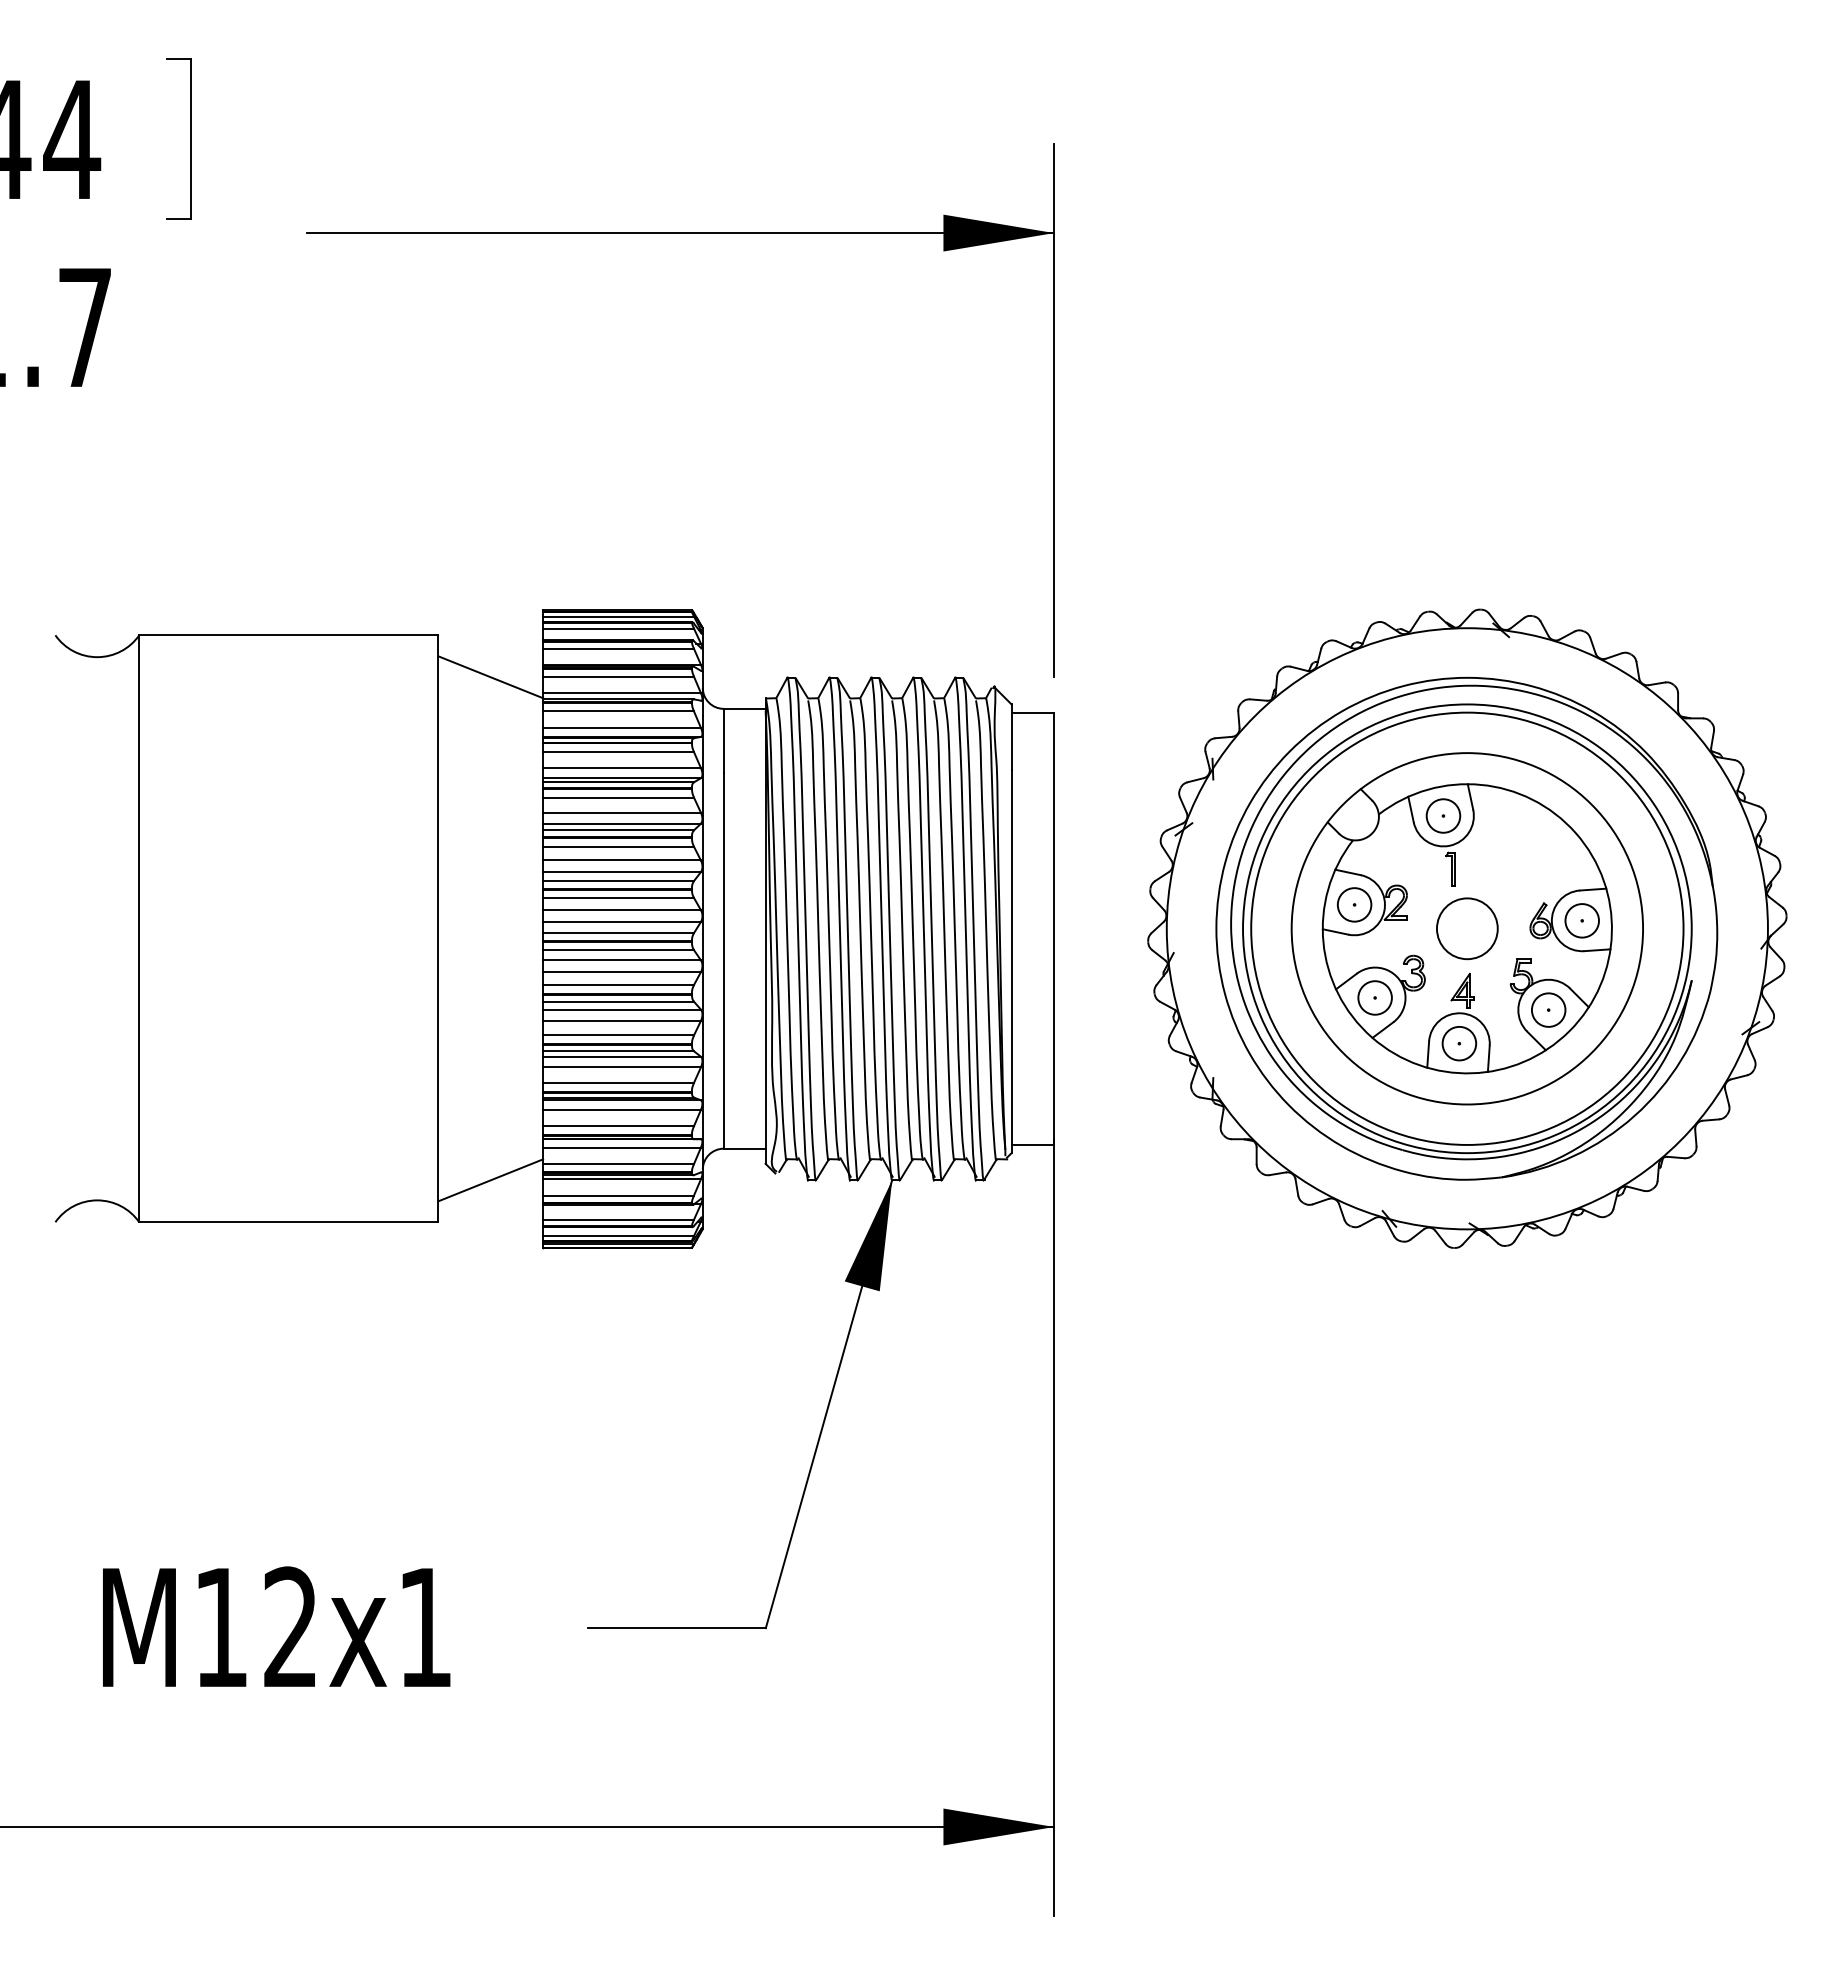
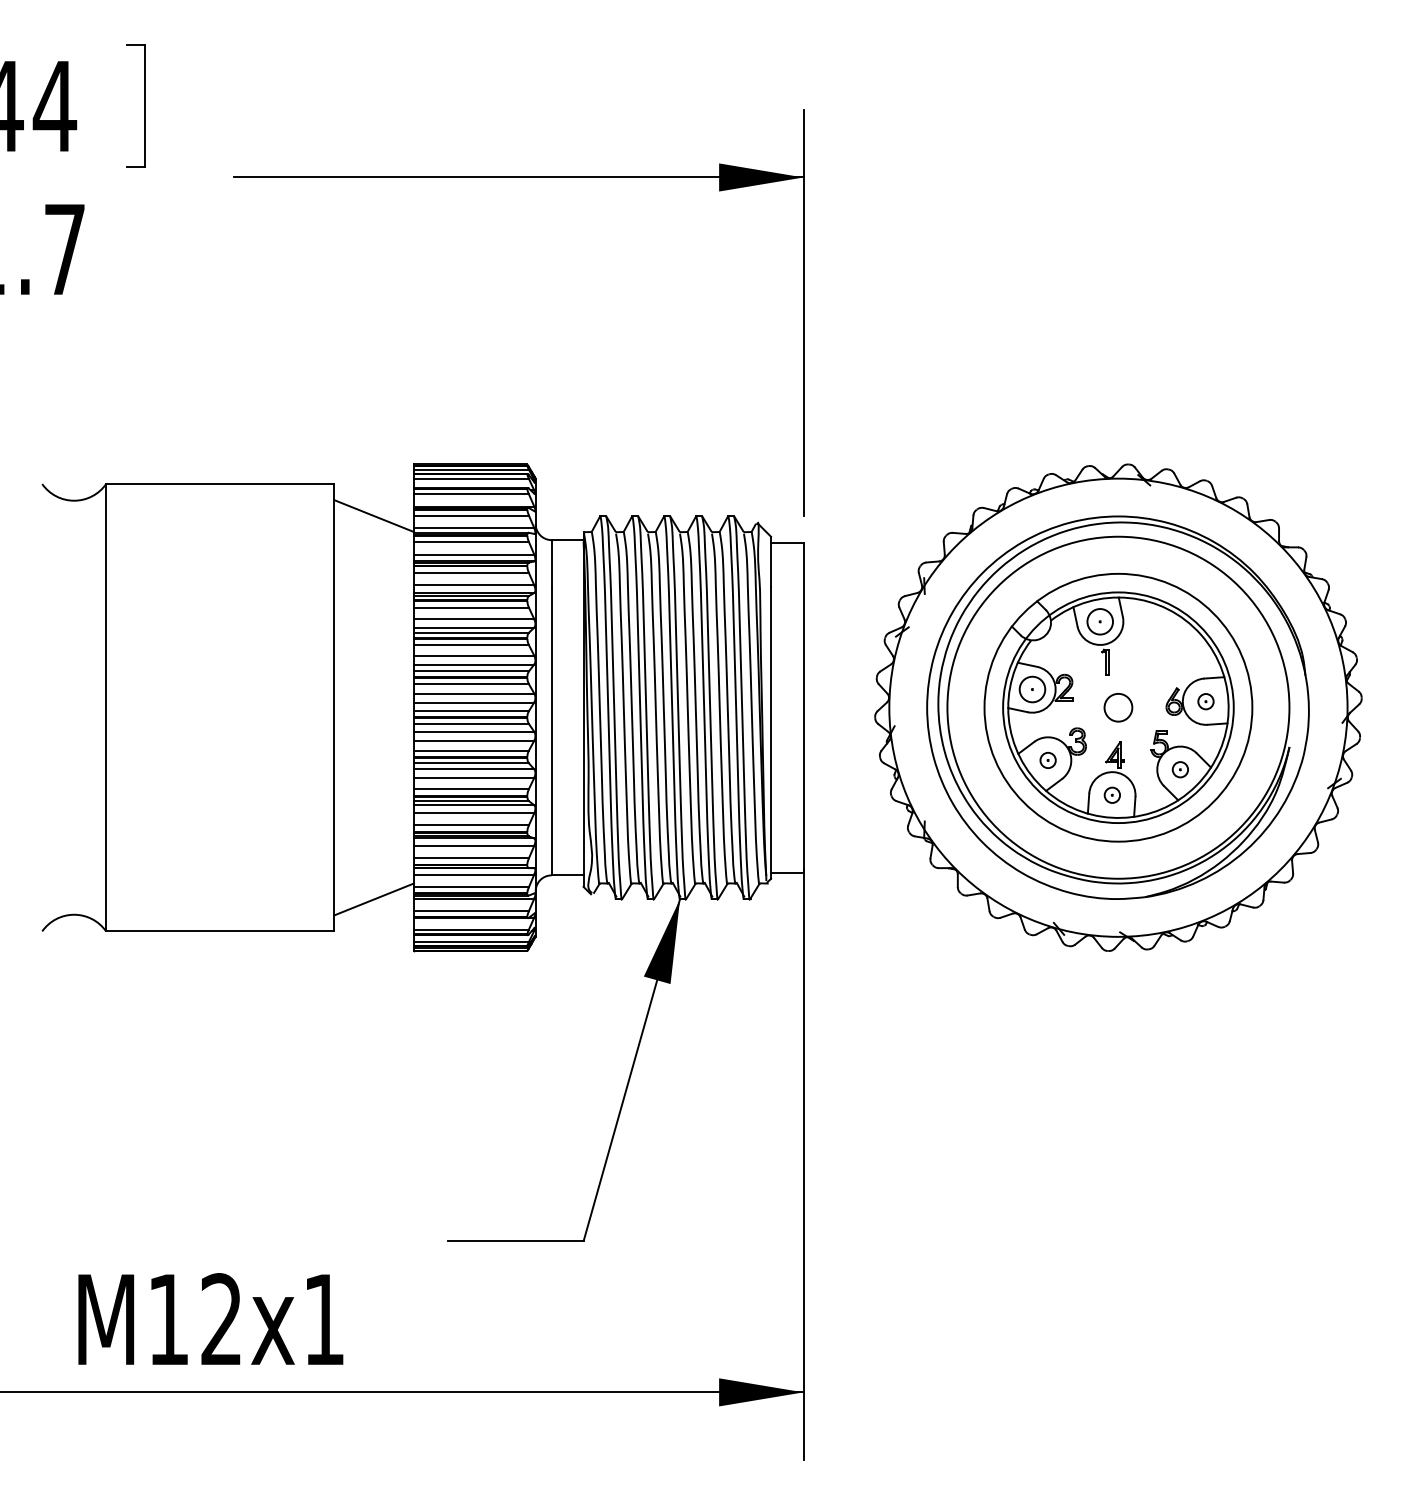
circle: (1582, 920) -> (1206, 701), size x0.6
circle: (1466, 928) -> (1117, 707), size x0.6
circle: (1467, 928) -> (1118, 707), size x0.7
circle: (1374, 997) -> (1047, 760), size x0.6
circle: (1548, 1009) -> (1180, 769), size x0.6
circle: (1459, 1043) -> (1112, 795), size x0.6
text: (276, 1626) -> (210, 1318), moved

